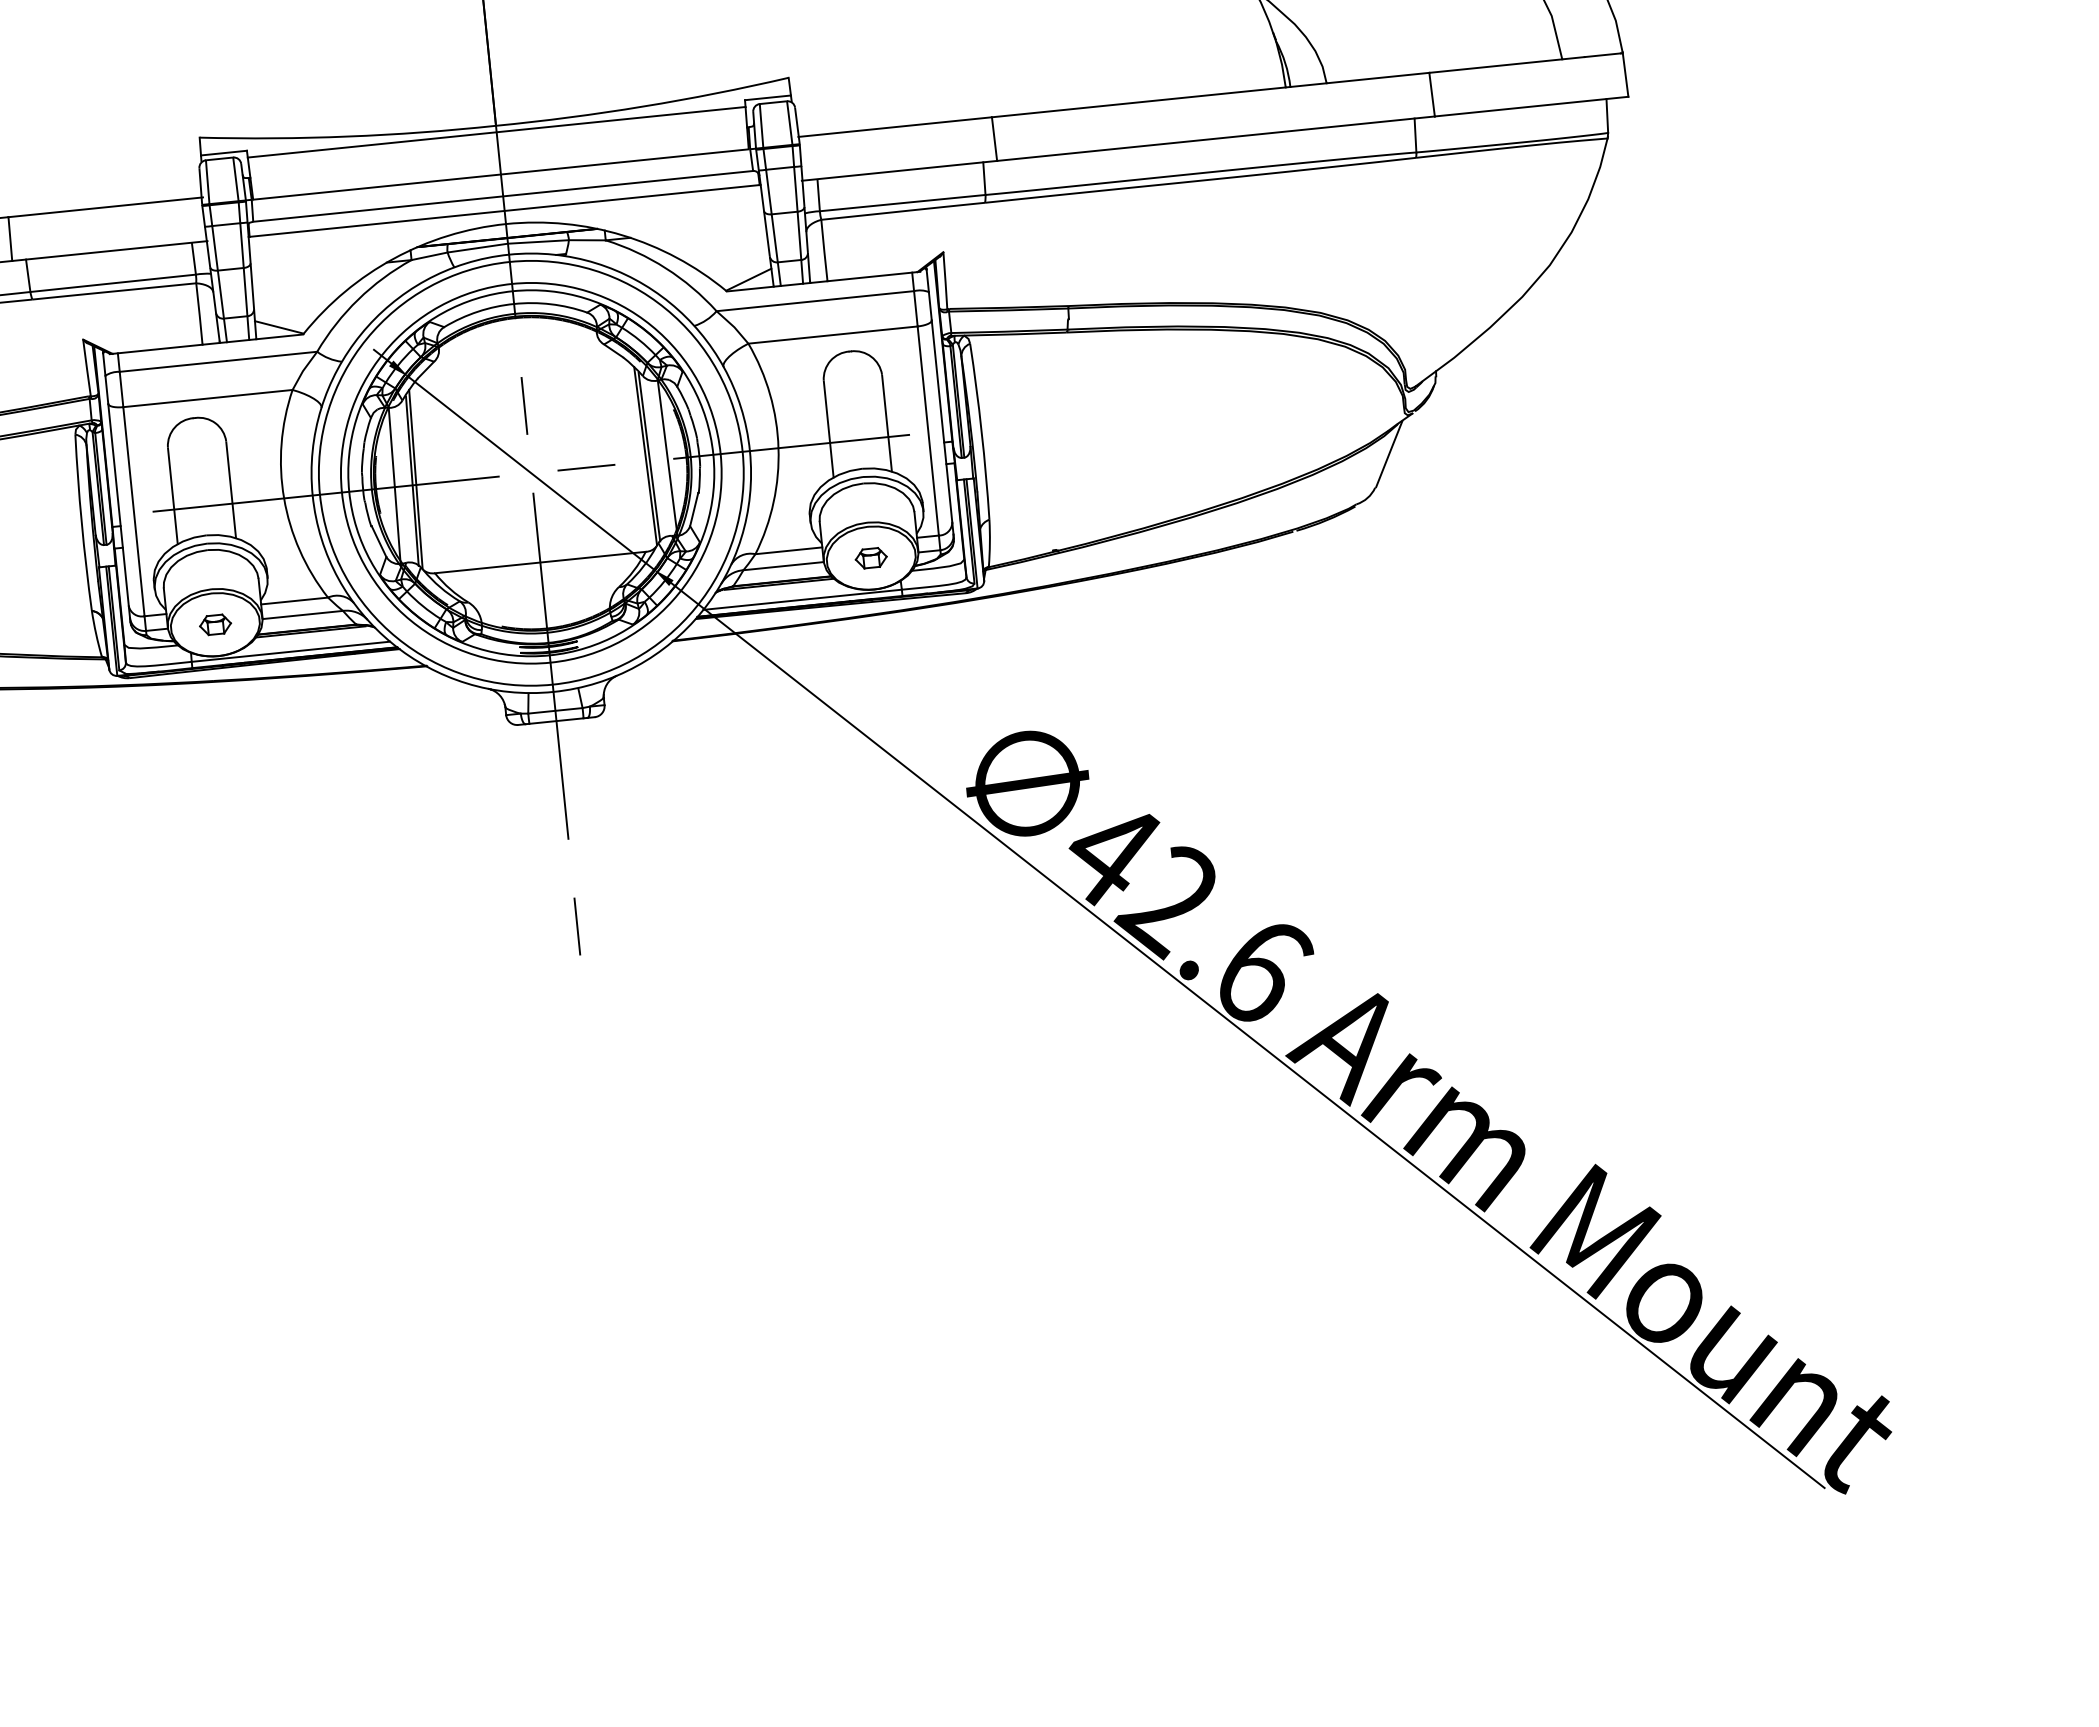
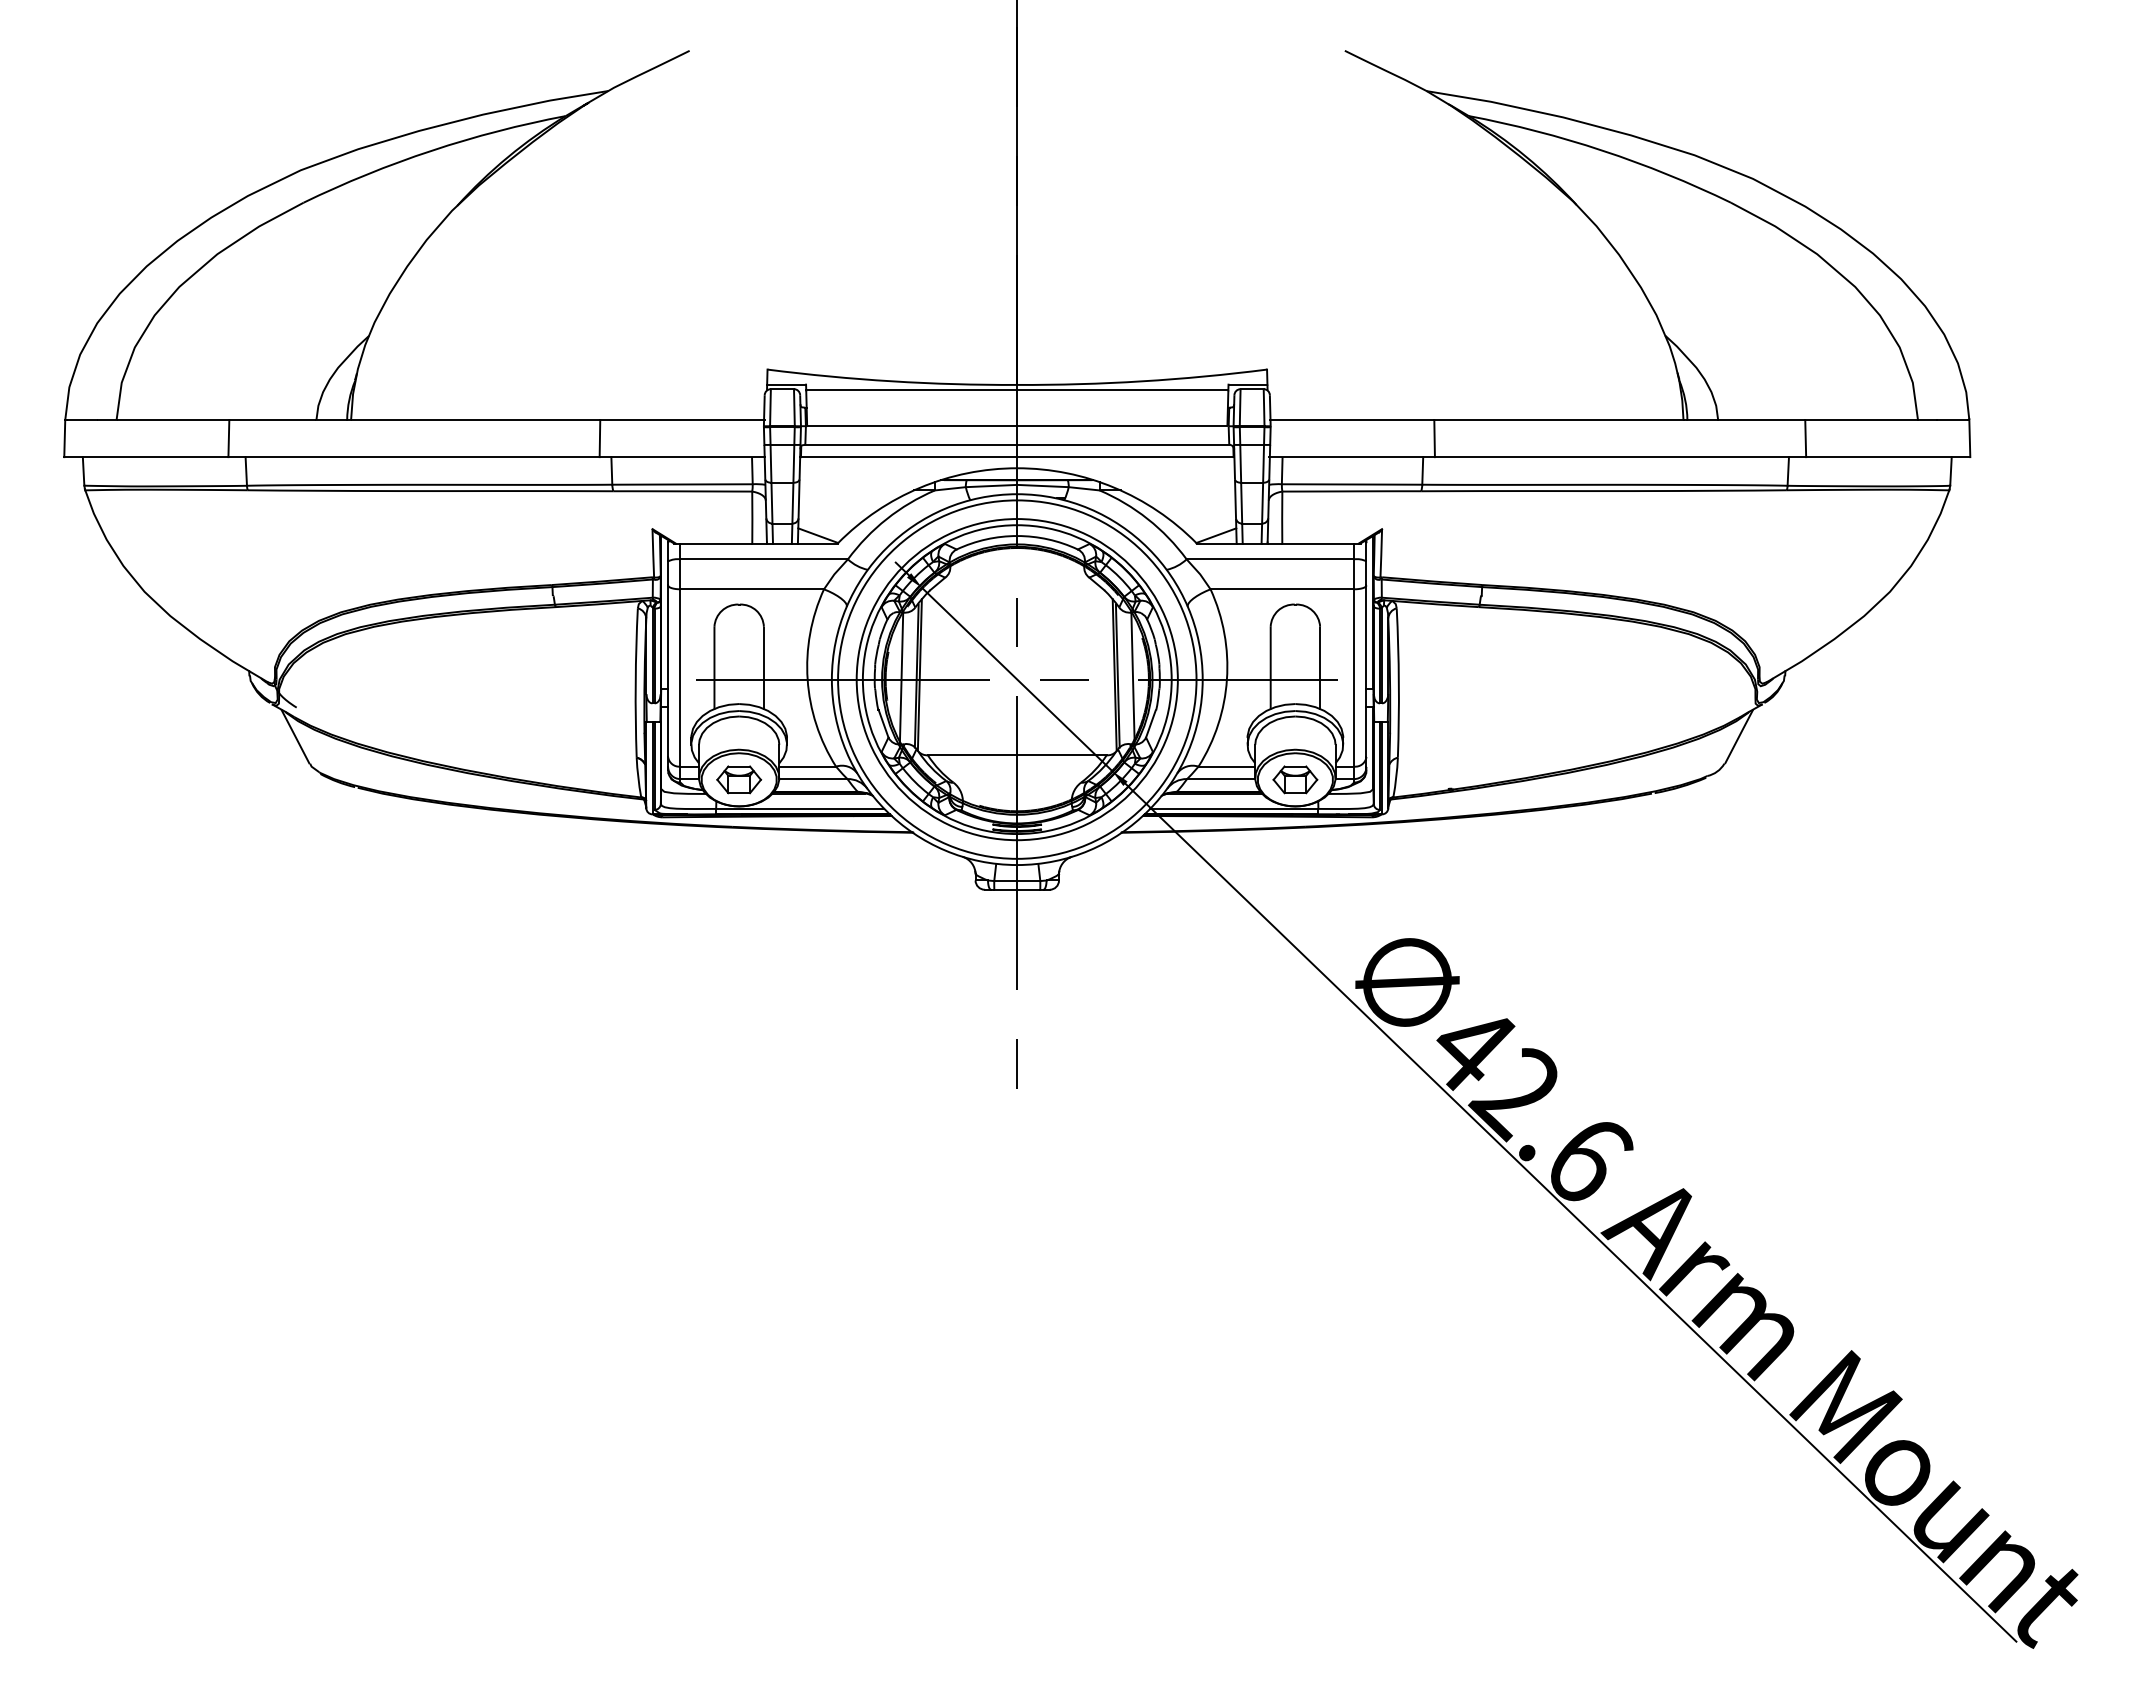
part: (871, 557) -> (1295, 779), size x1.67
part: (215, 624) -> (739, 779), size x1.67

